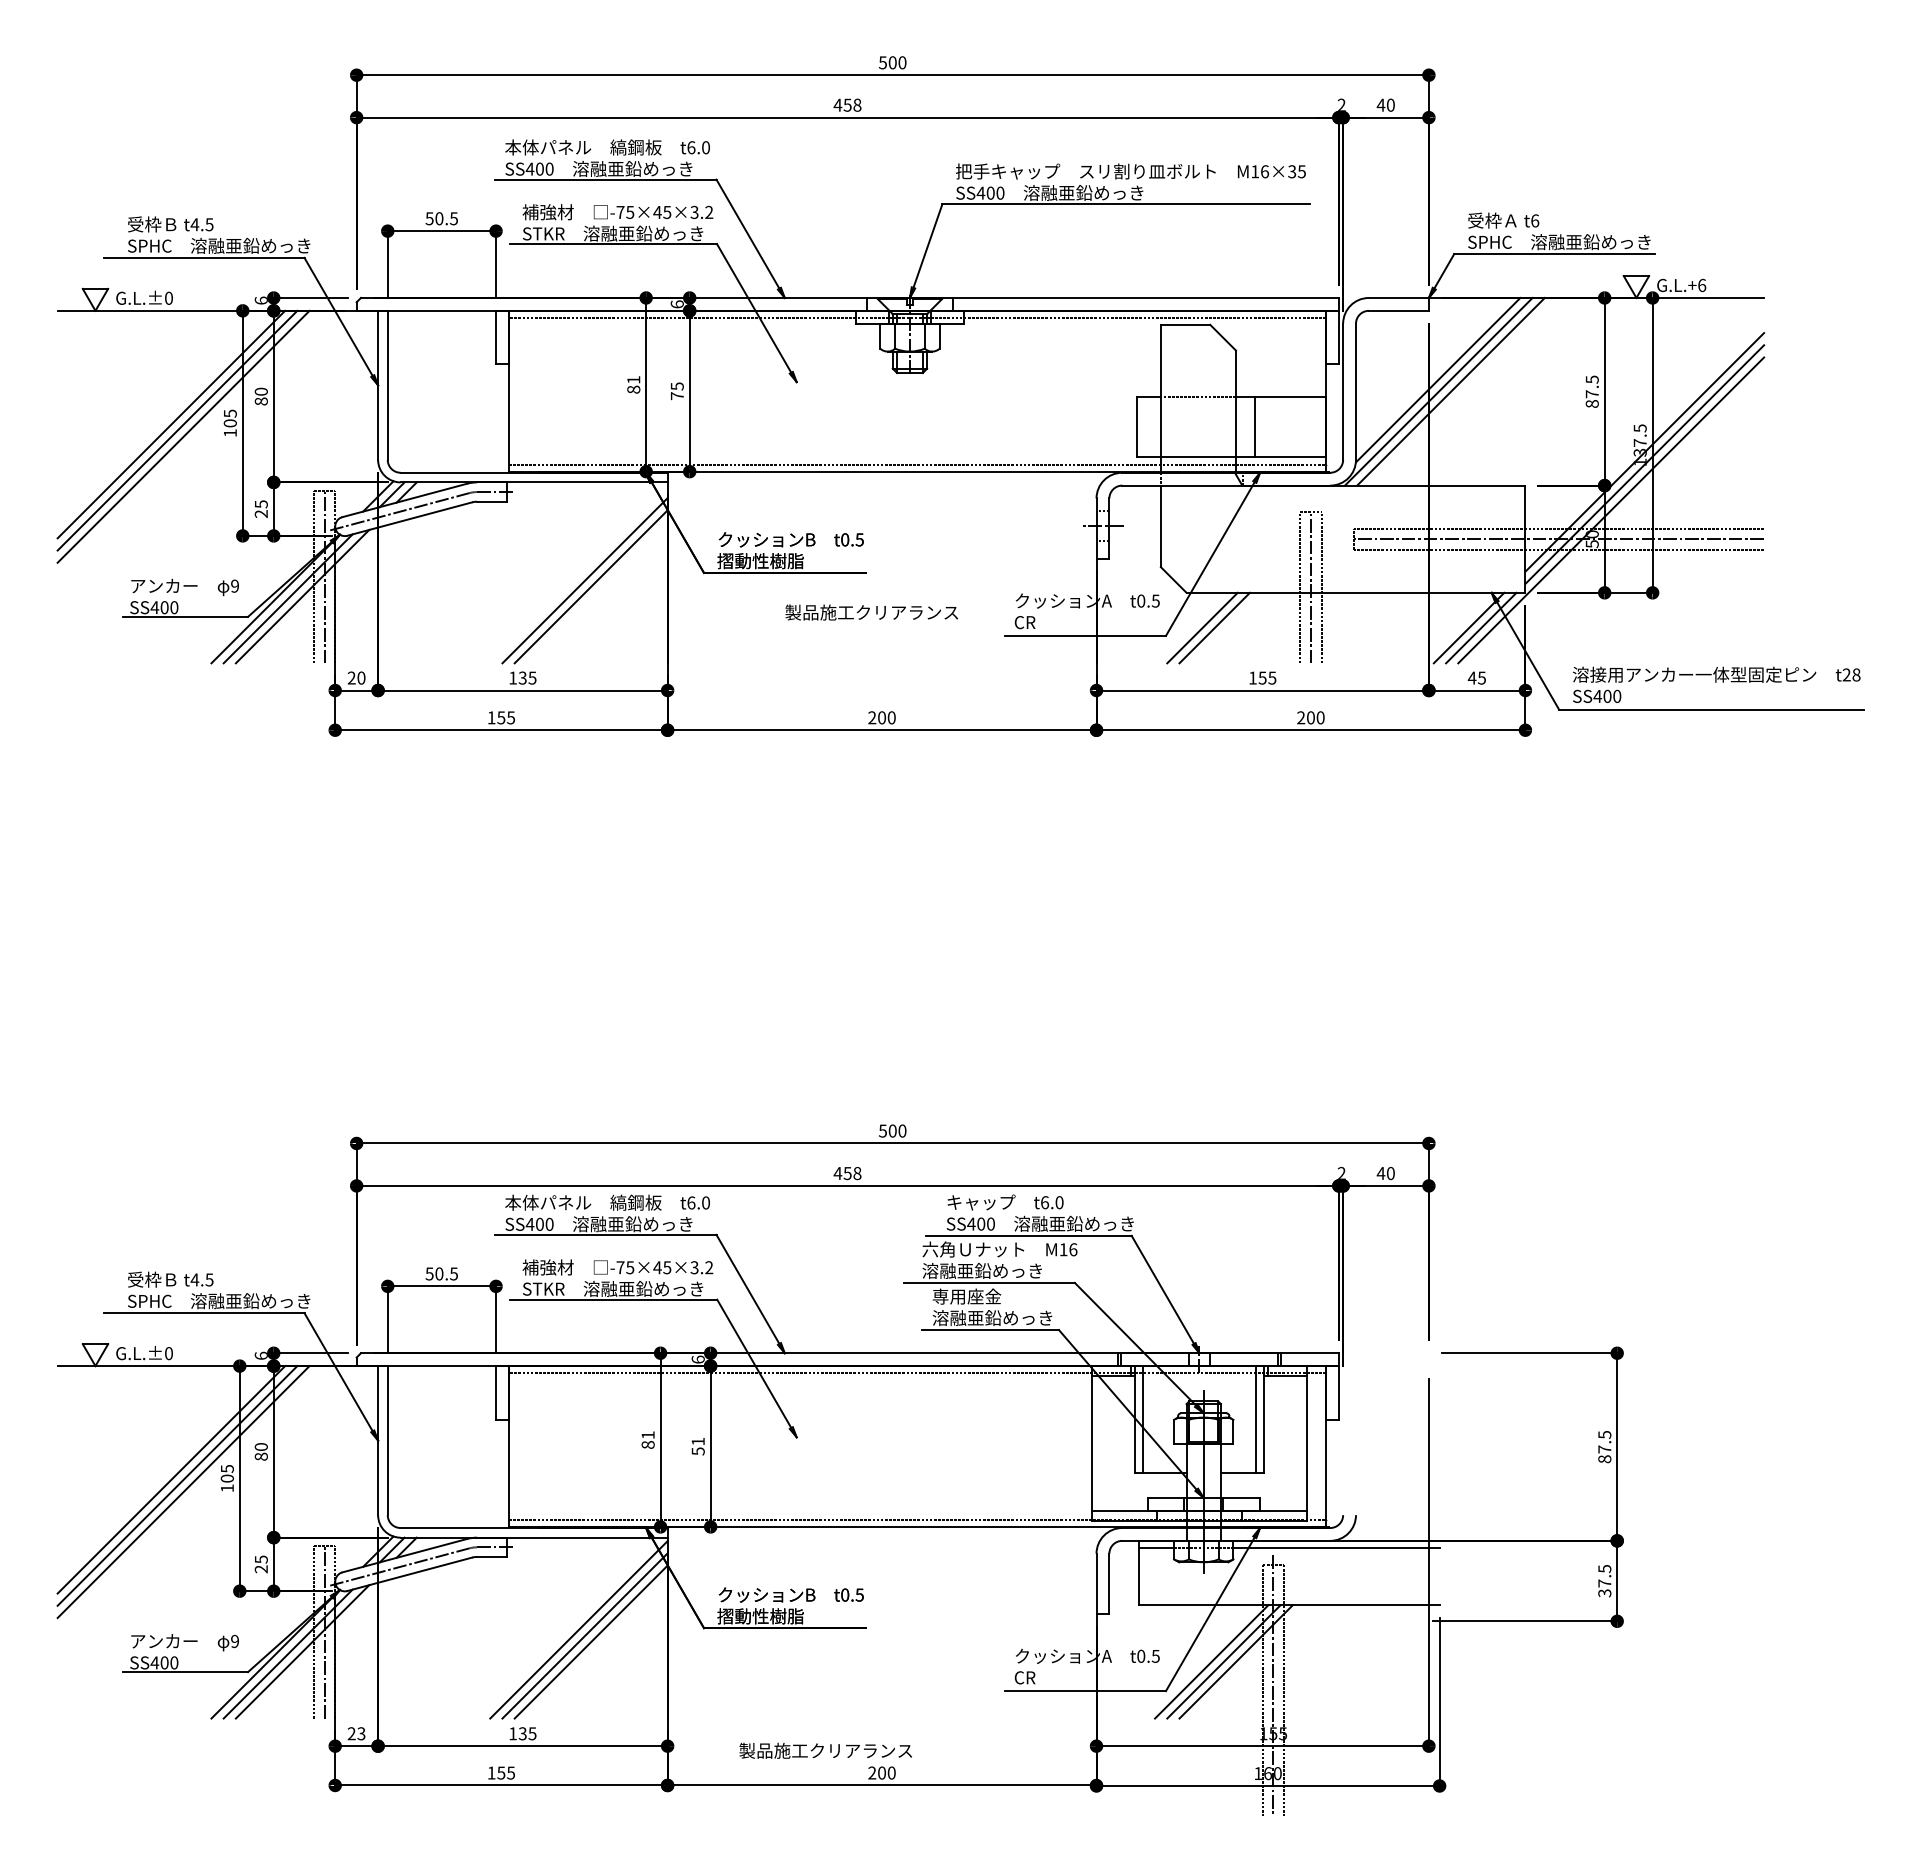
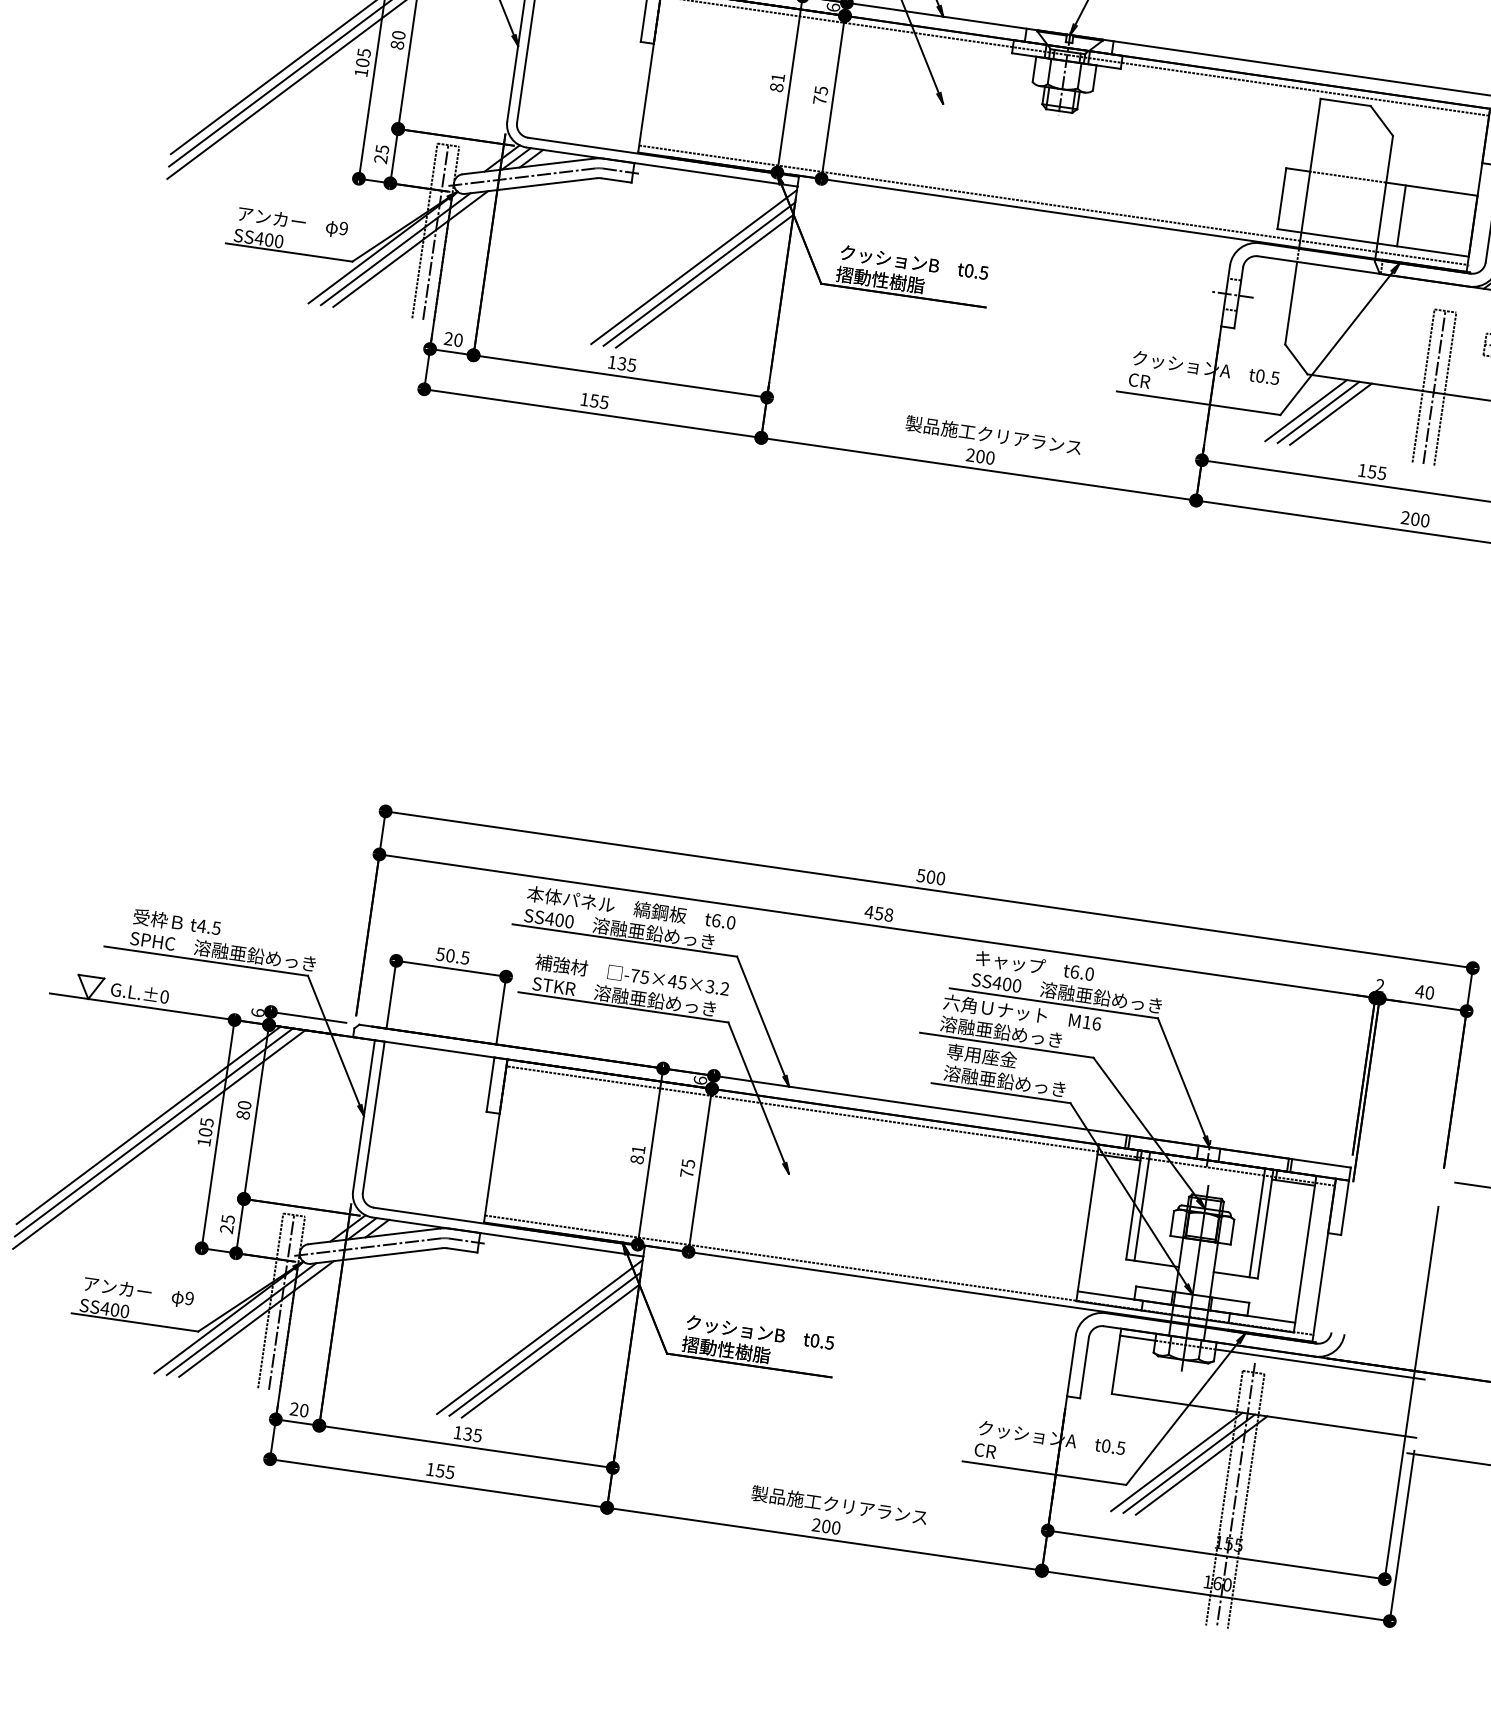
line: (578, 574) -> (693, 266), added
text: (871, 612) -> (993, 435), moved
line: (1190, 627) -> (1306, 410), added
text: (697, 1446) -> (686, 1168), 51 -> 75
text: (361, 1733) -> (304, 1410), 23 -> 20
text: (825, 1750) -> (839, 1505), moved

